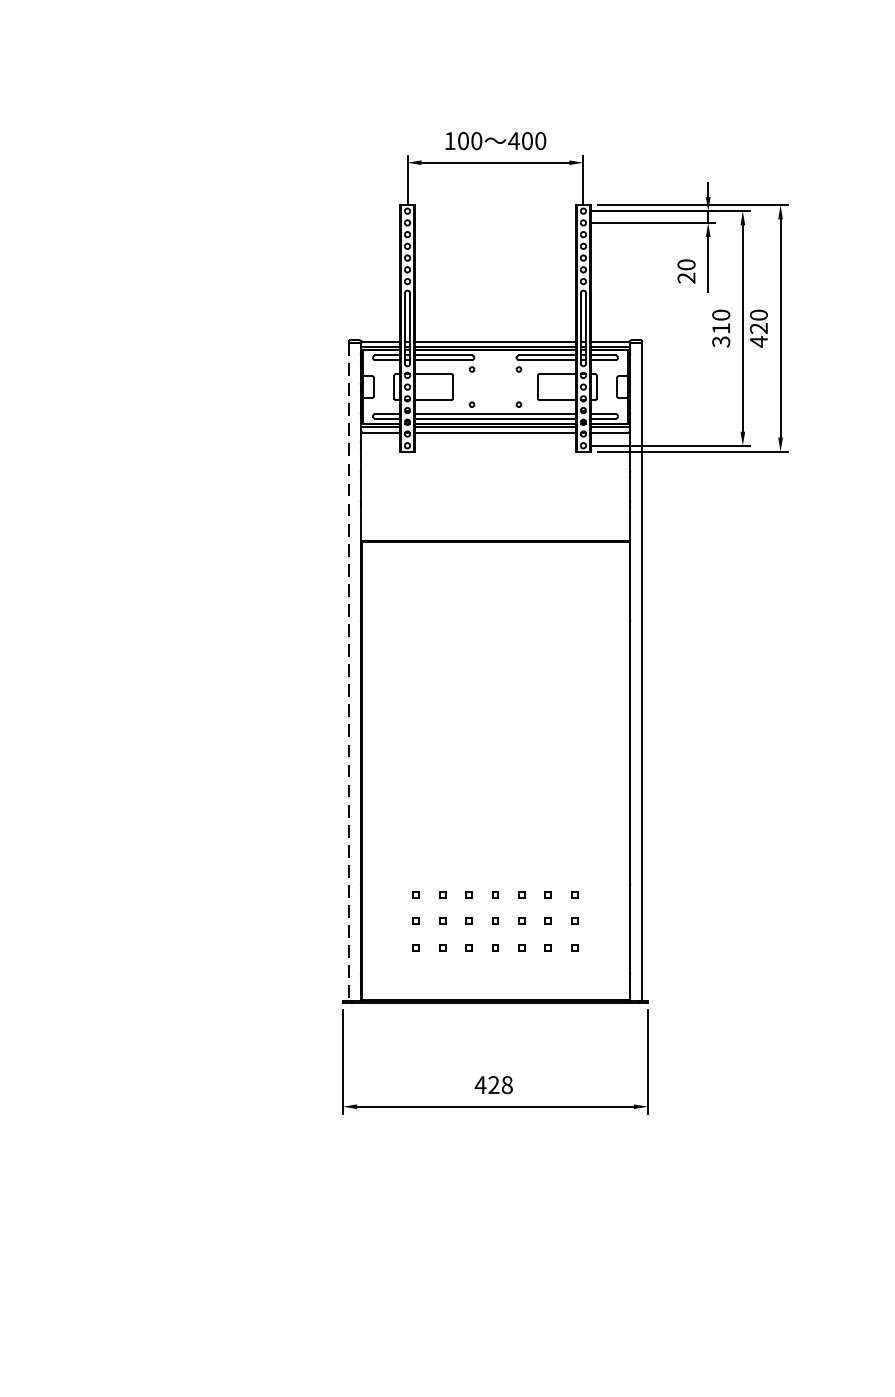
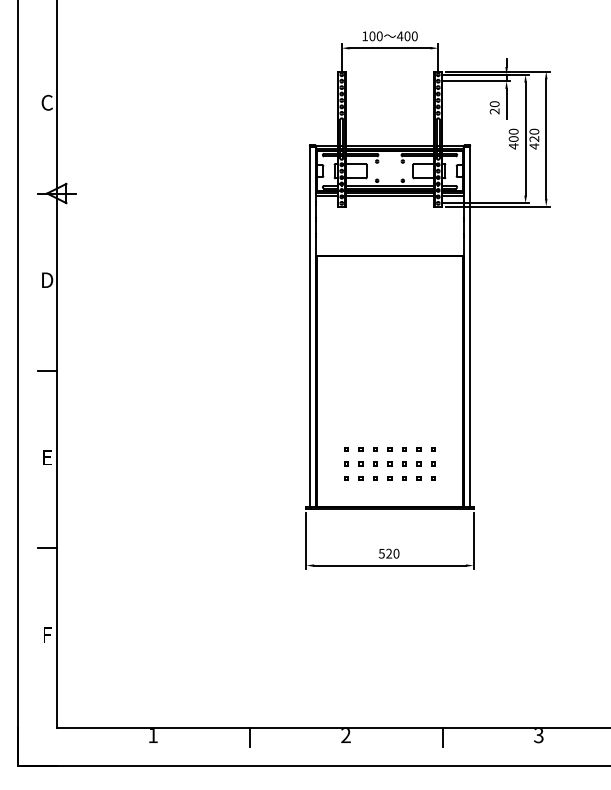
text: (720, 334) -> (513, 142), 310 -> 400
line: (348, 672) -> (309, 327), dashed -> solid
text: (492, 1084) -> (388, 553), 428 -> 520

